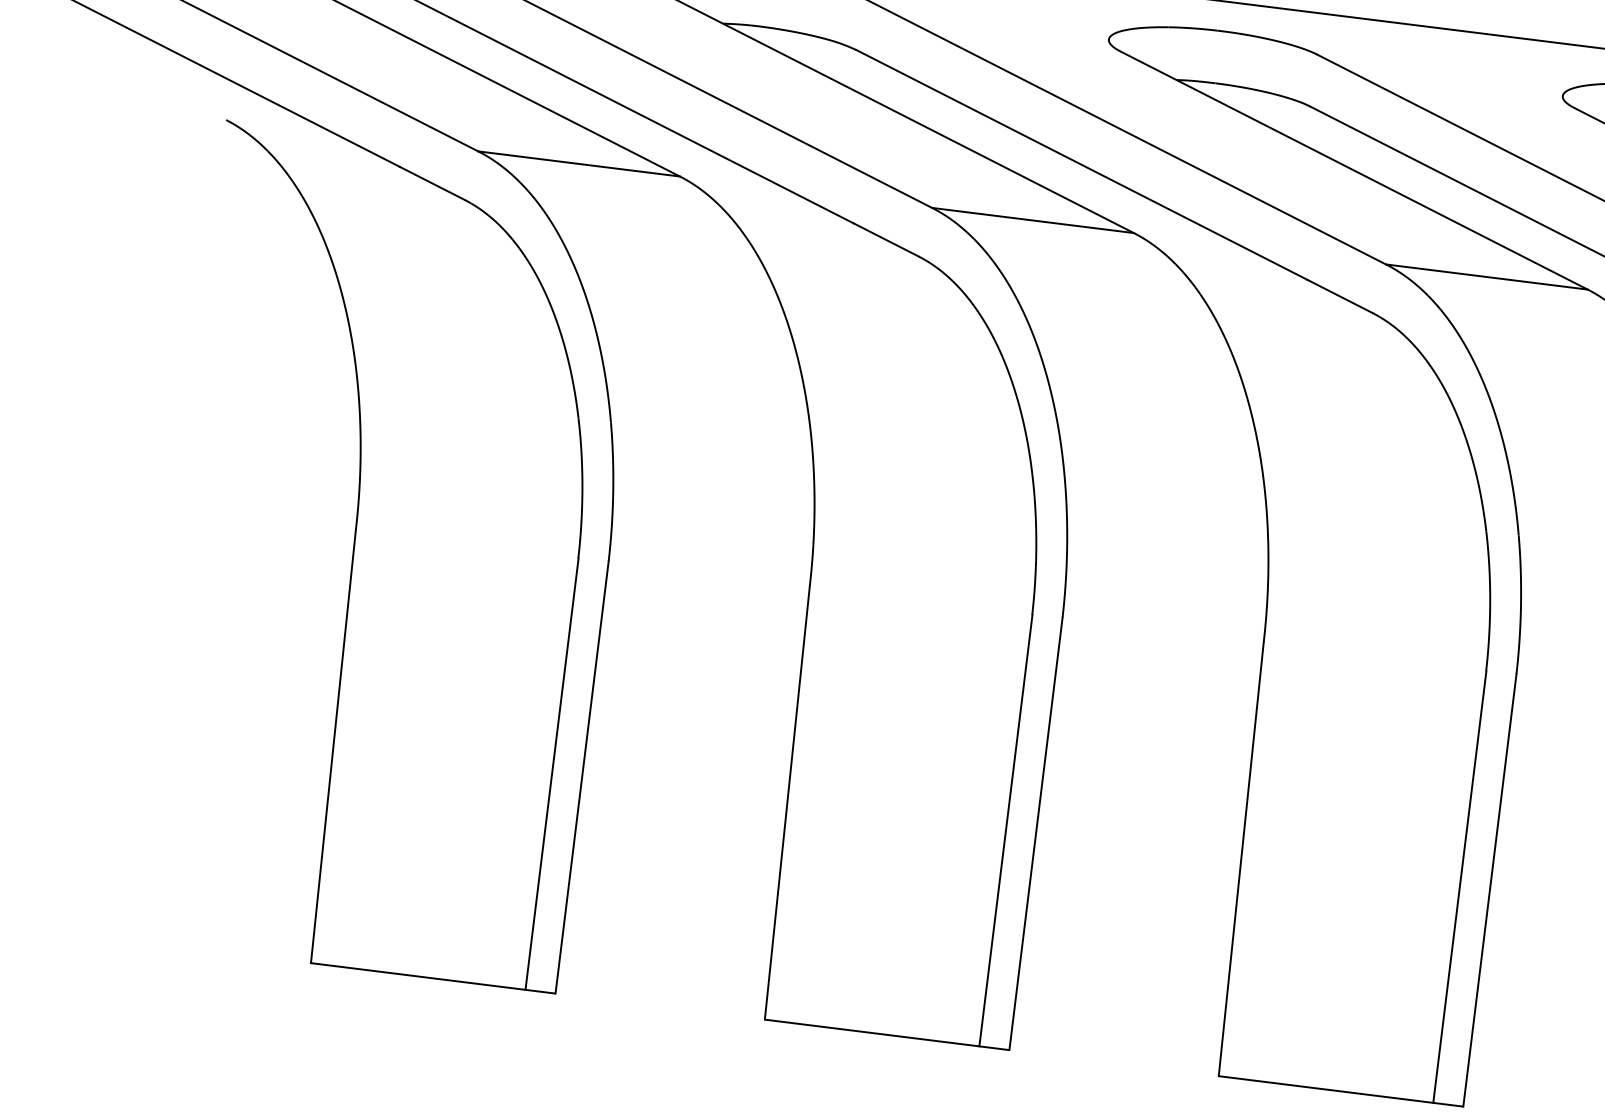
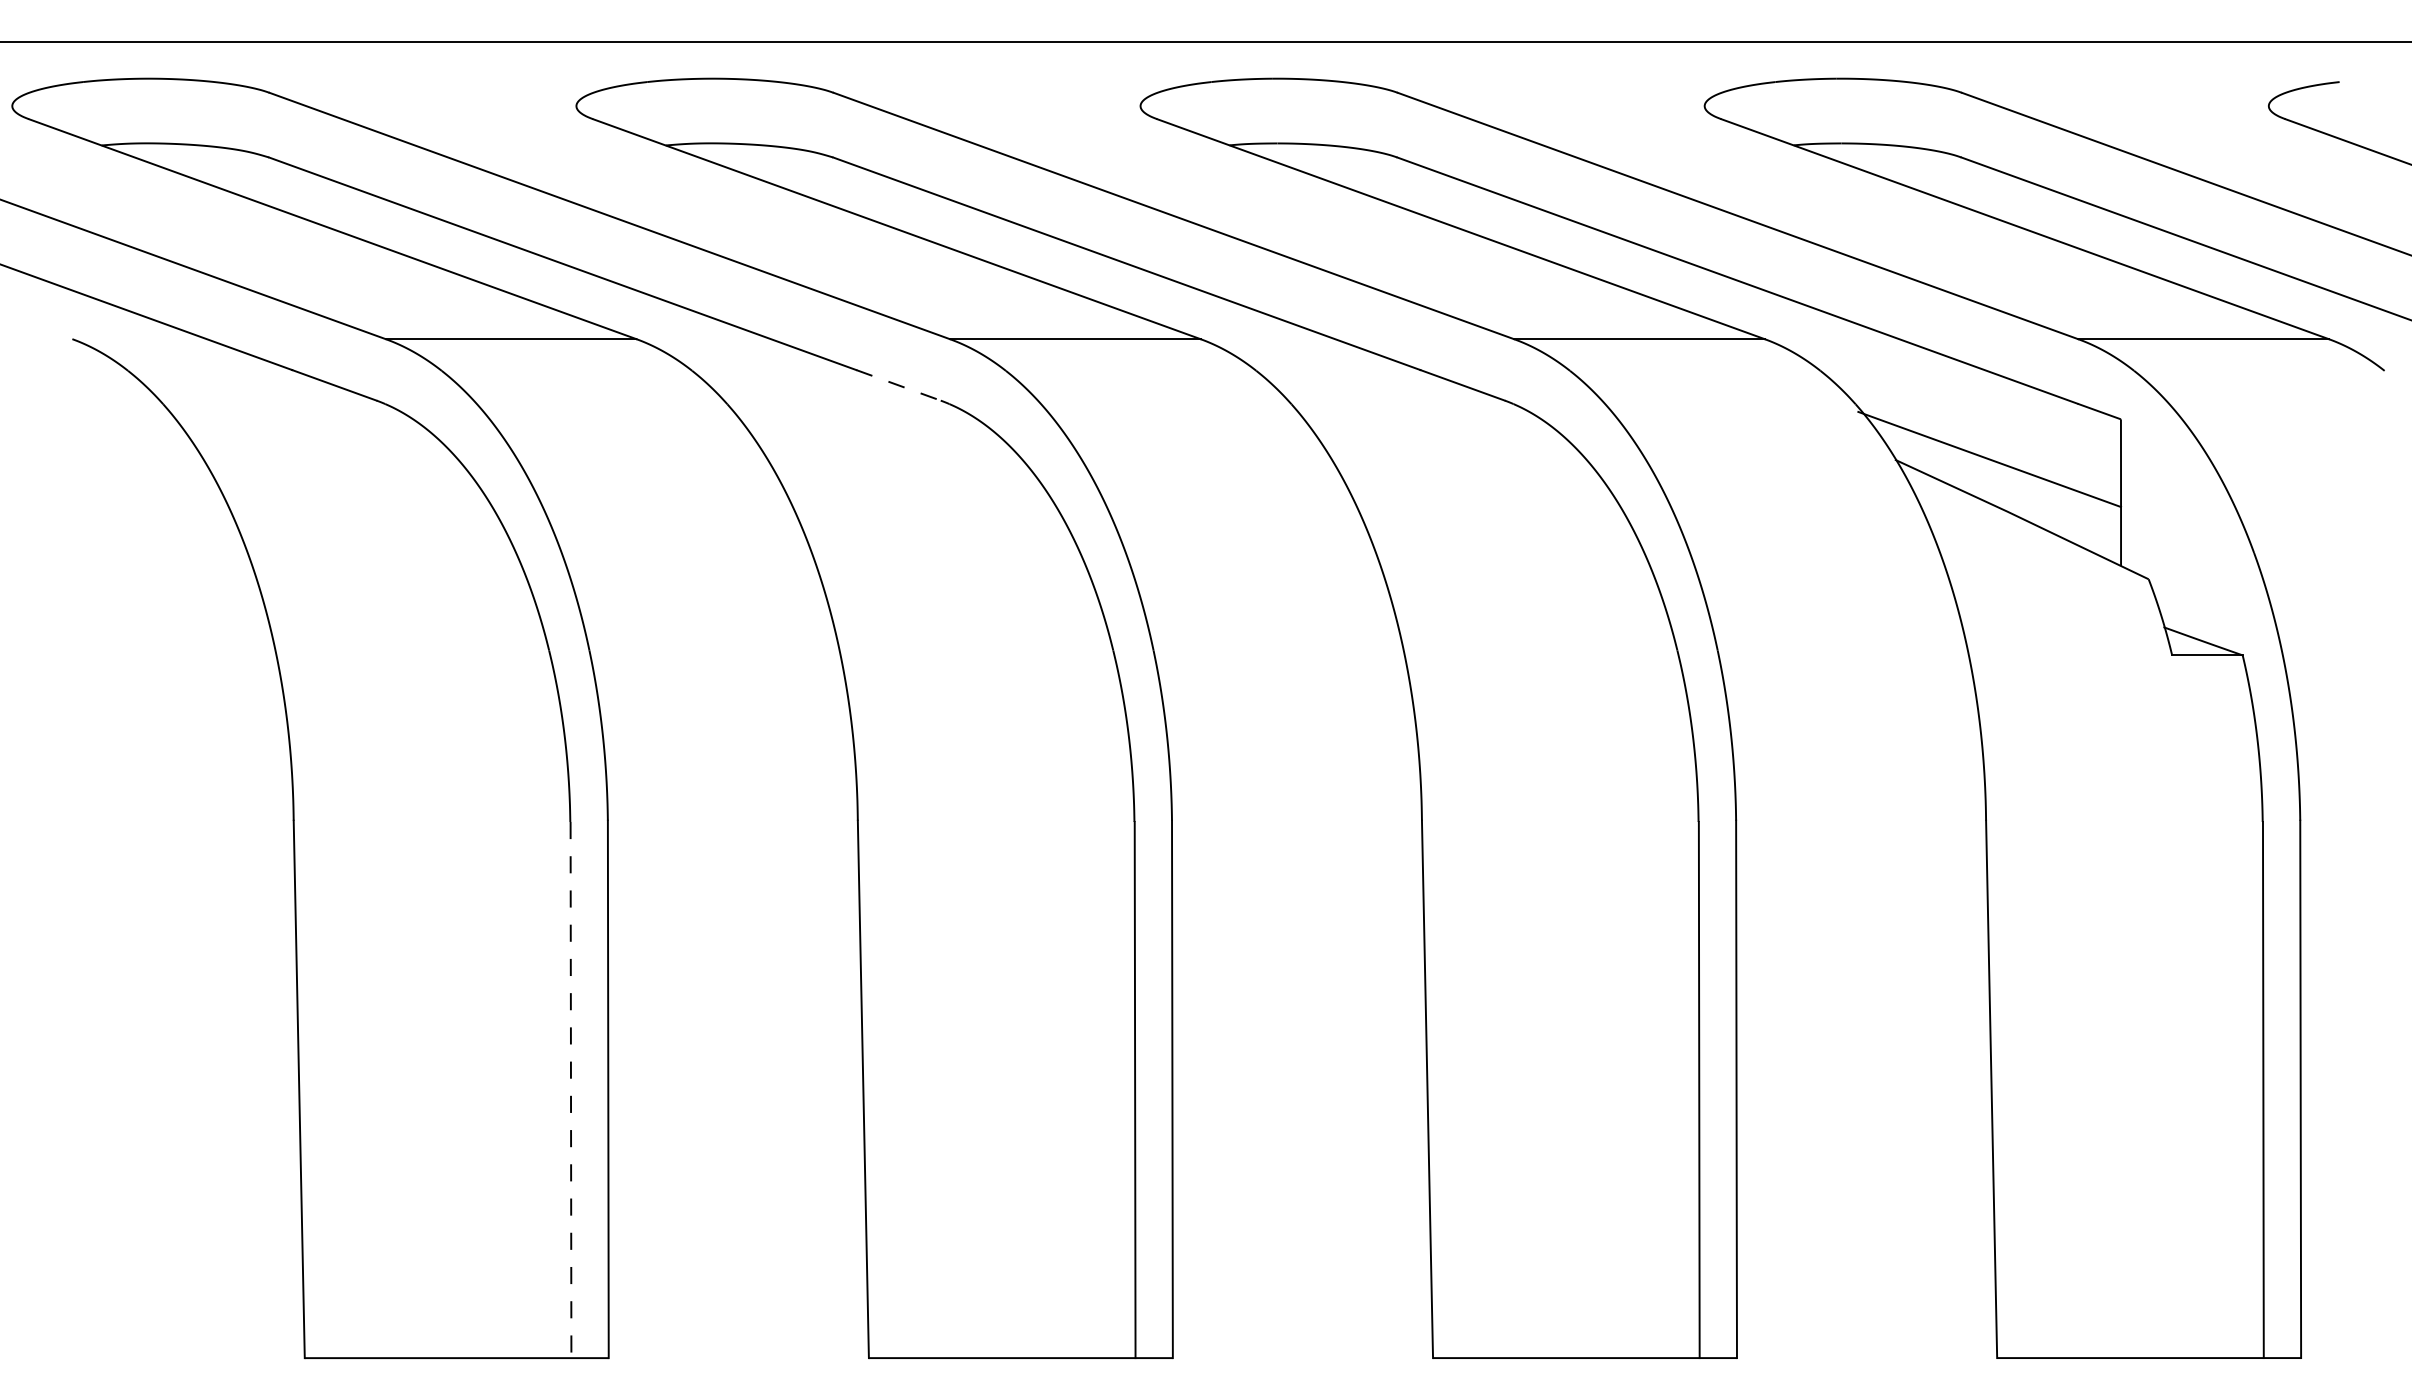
line: (886, 240) -> (898, 385), solid -> dashed
line: (552, 774) -> (571, 1090), solid -> dashed

